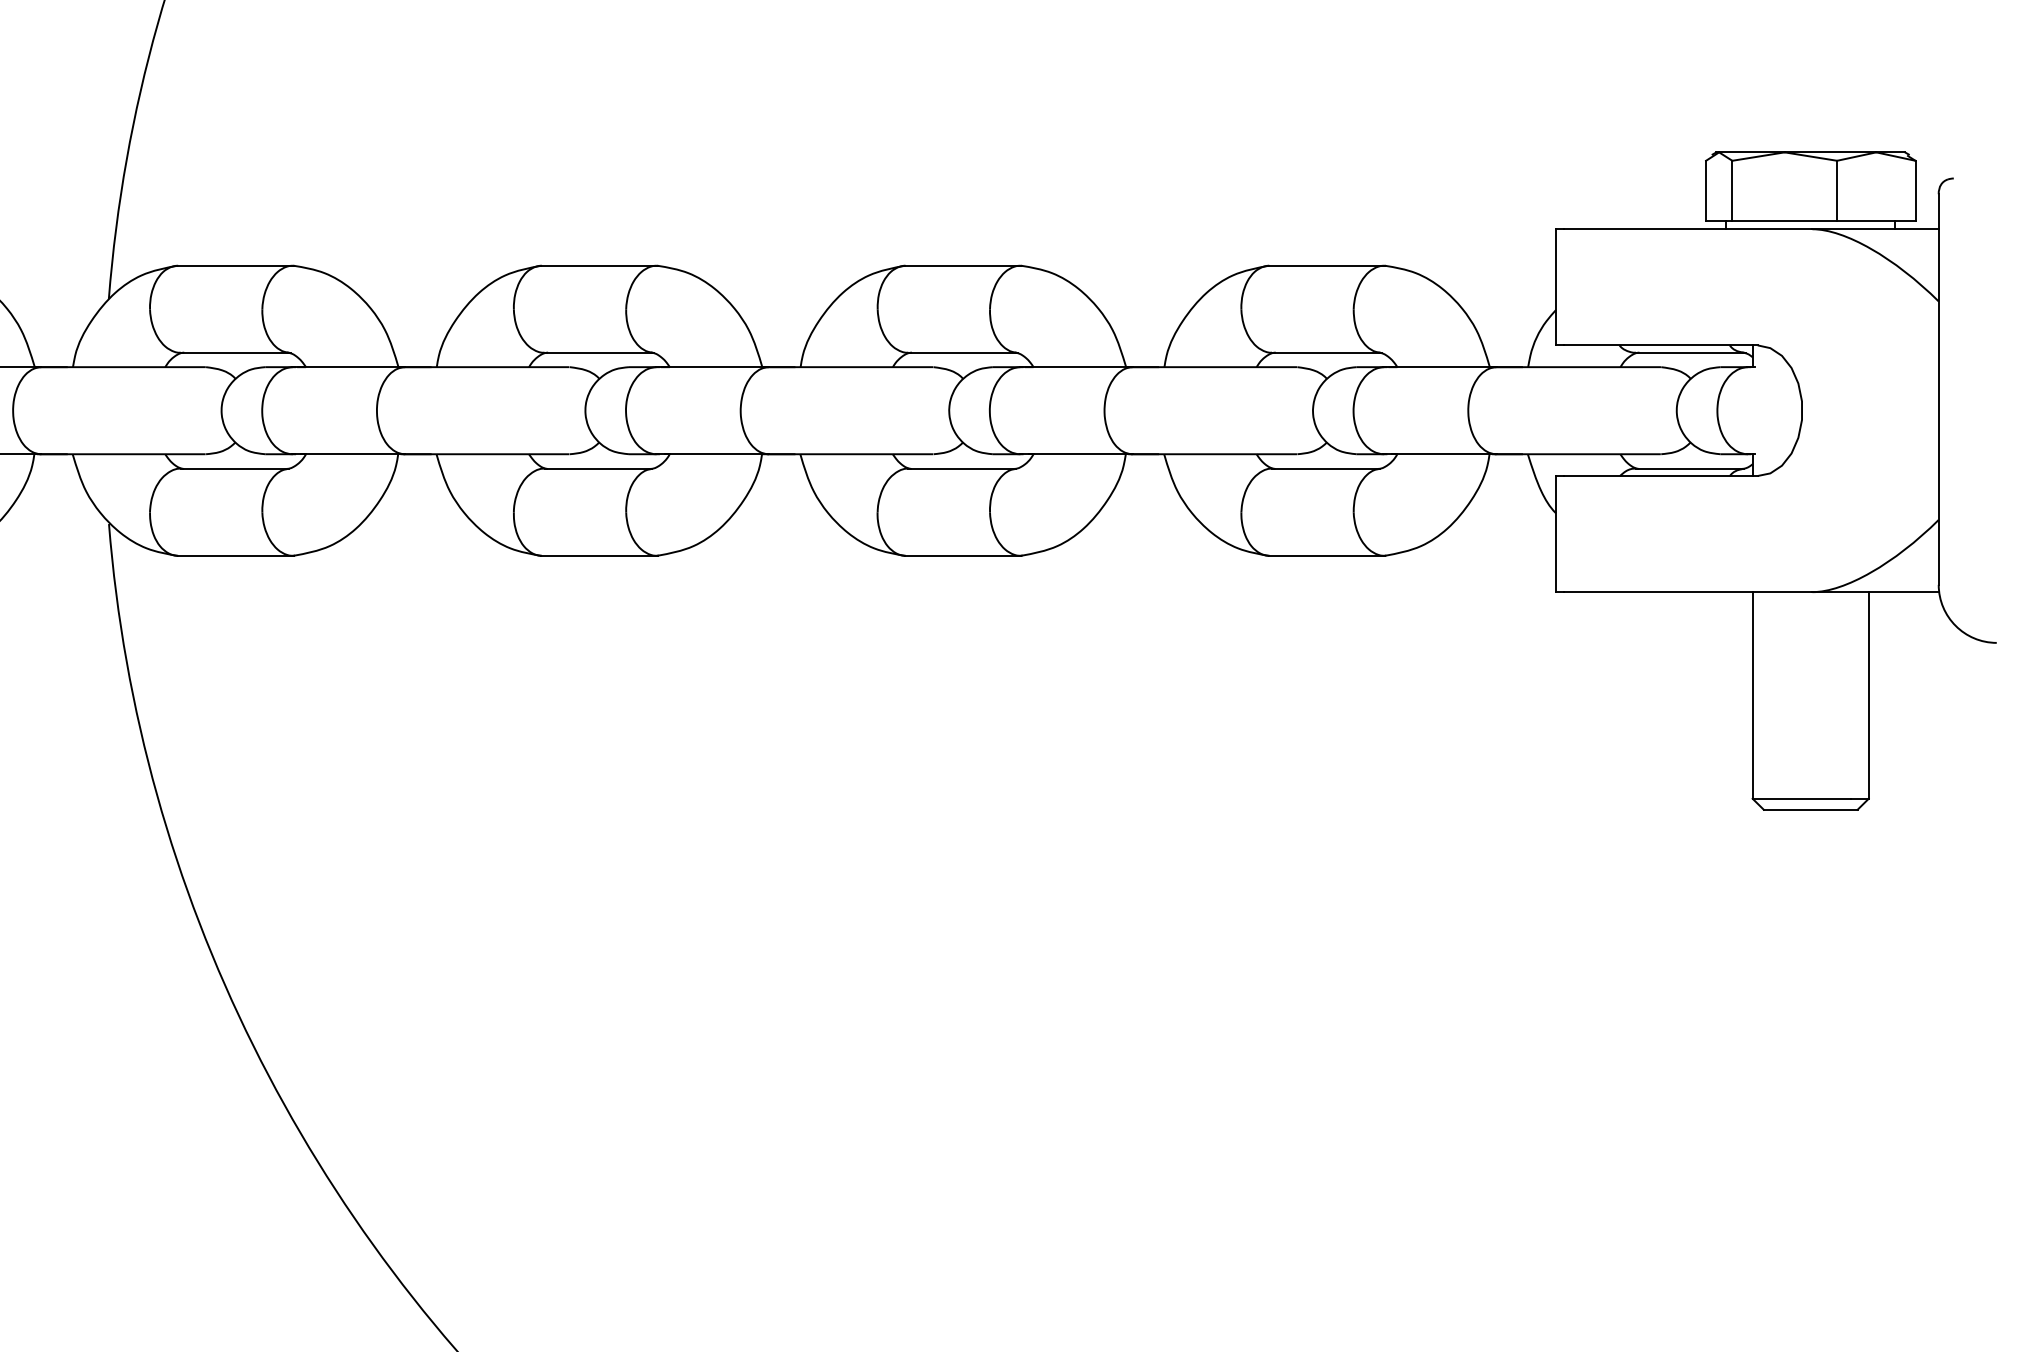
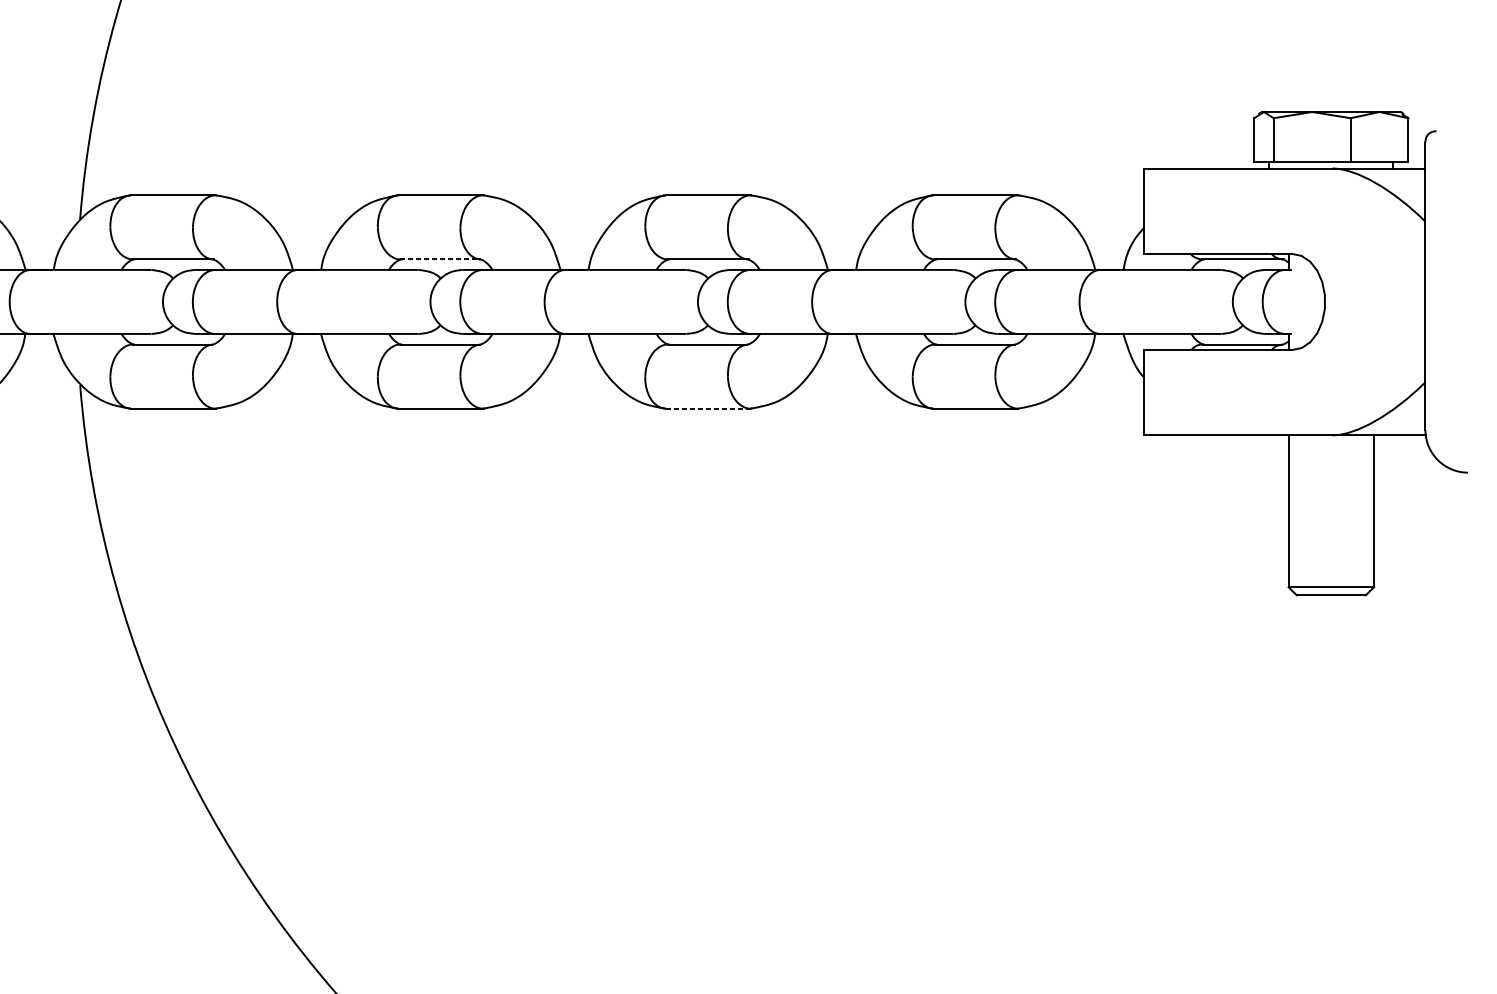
line: (598, 352) -> (440, 259), solid -> dashed
line: (963, 555) -> (708, 408), solid -> dashed

